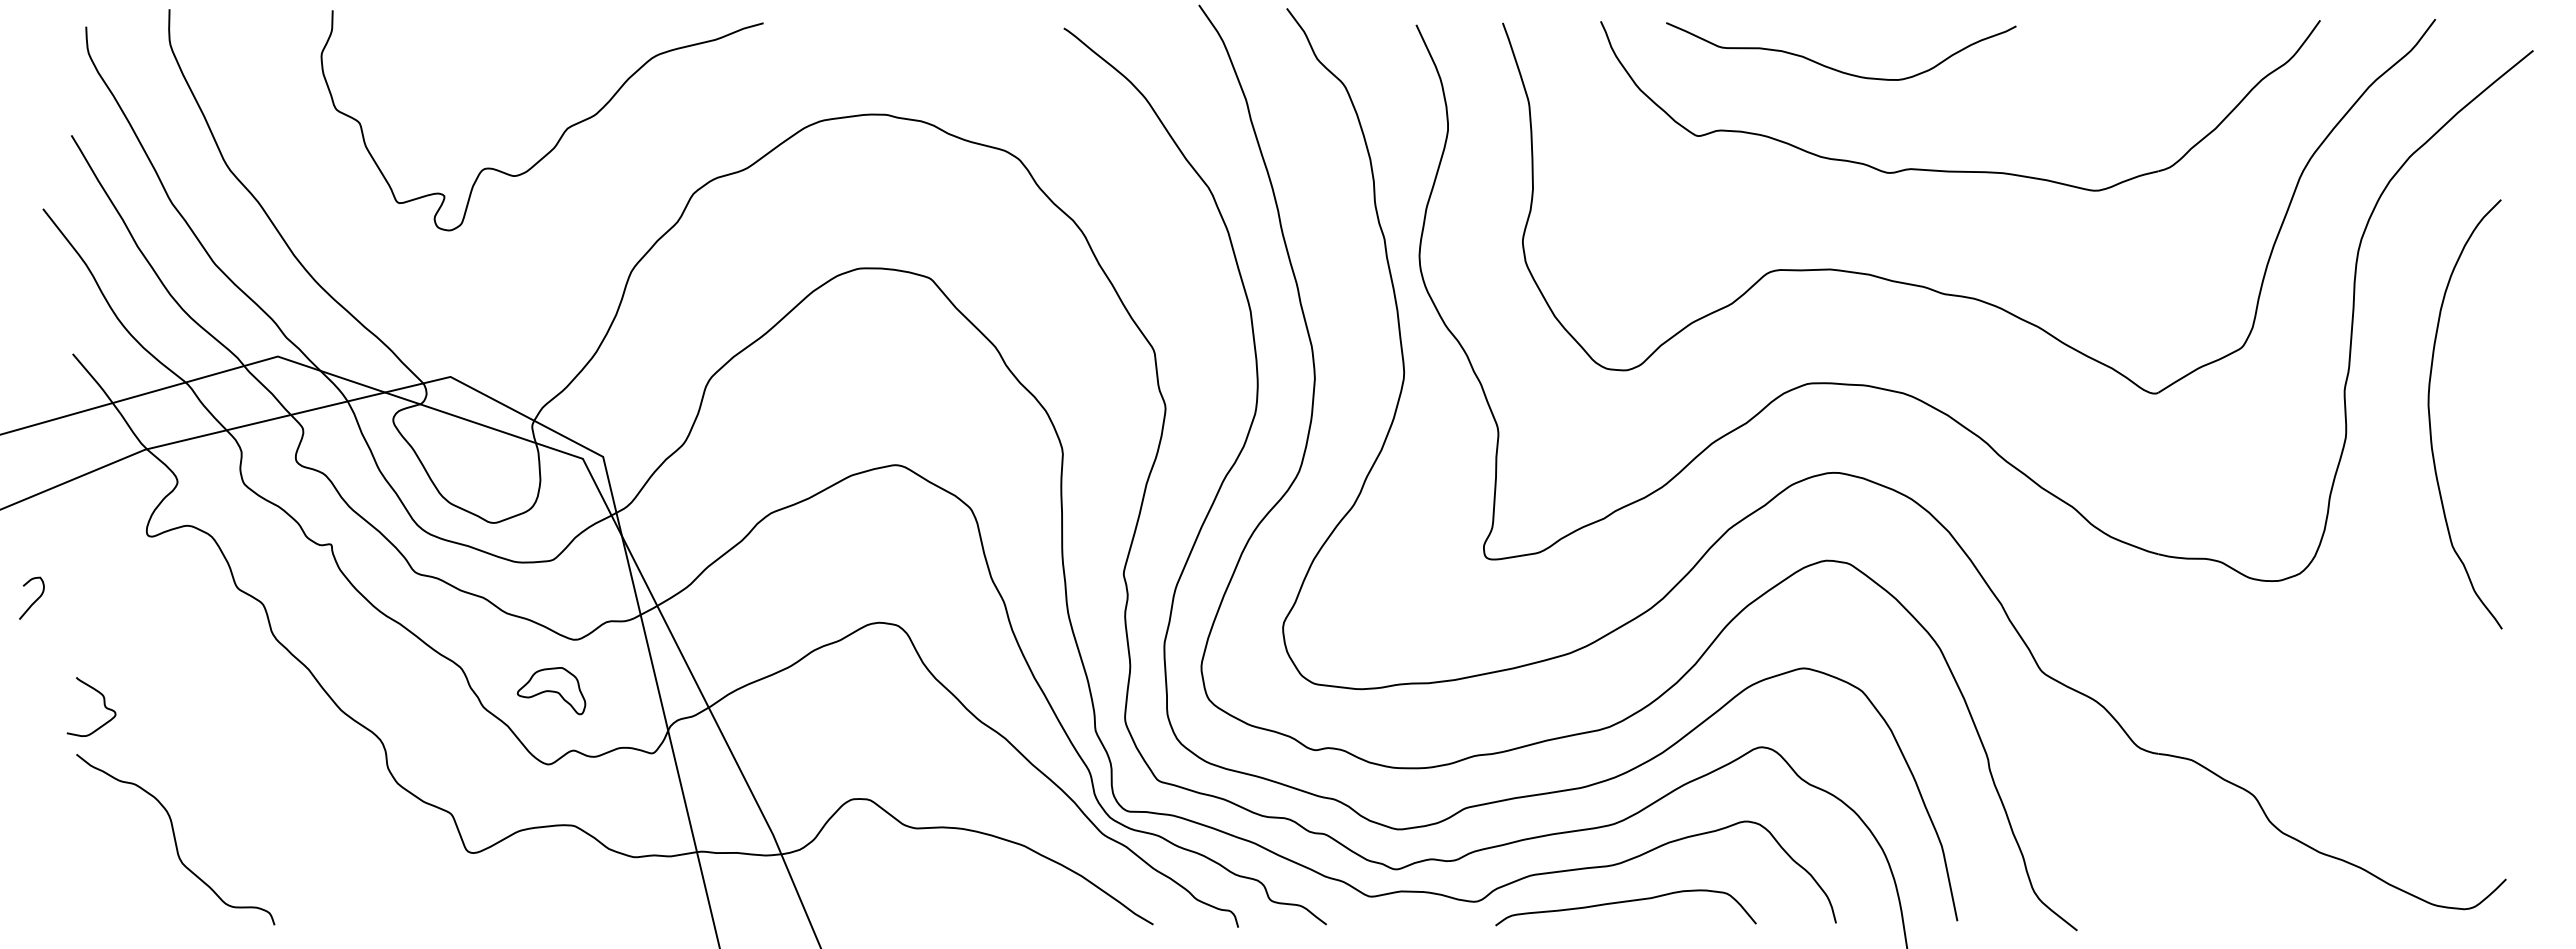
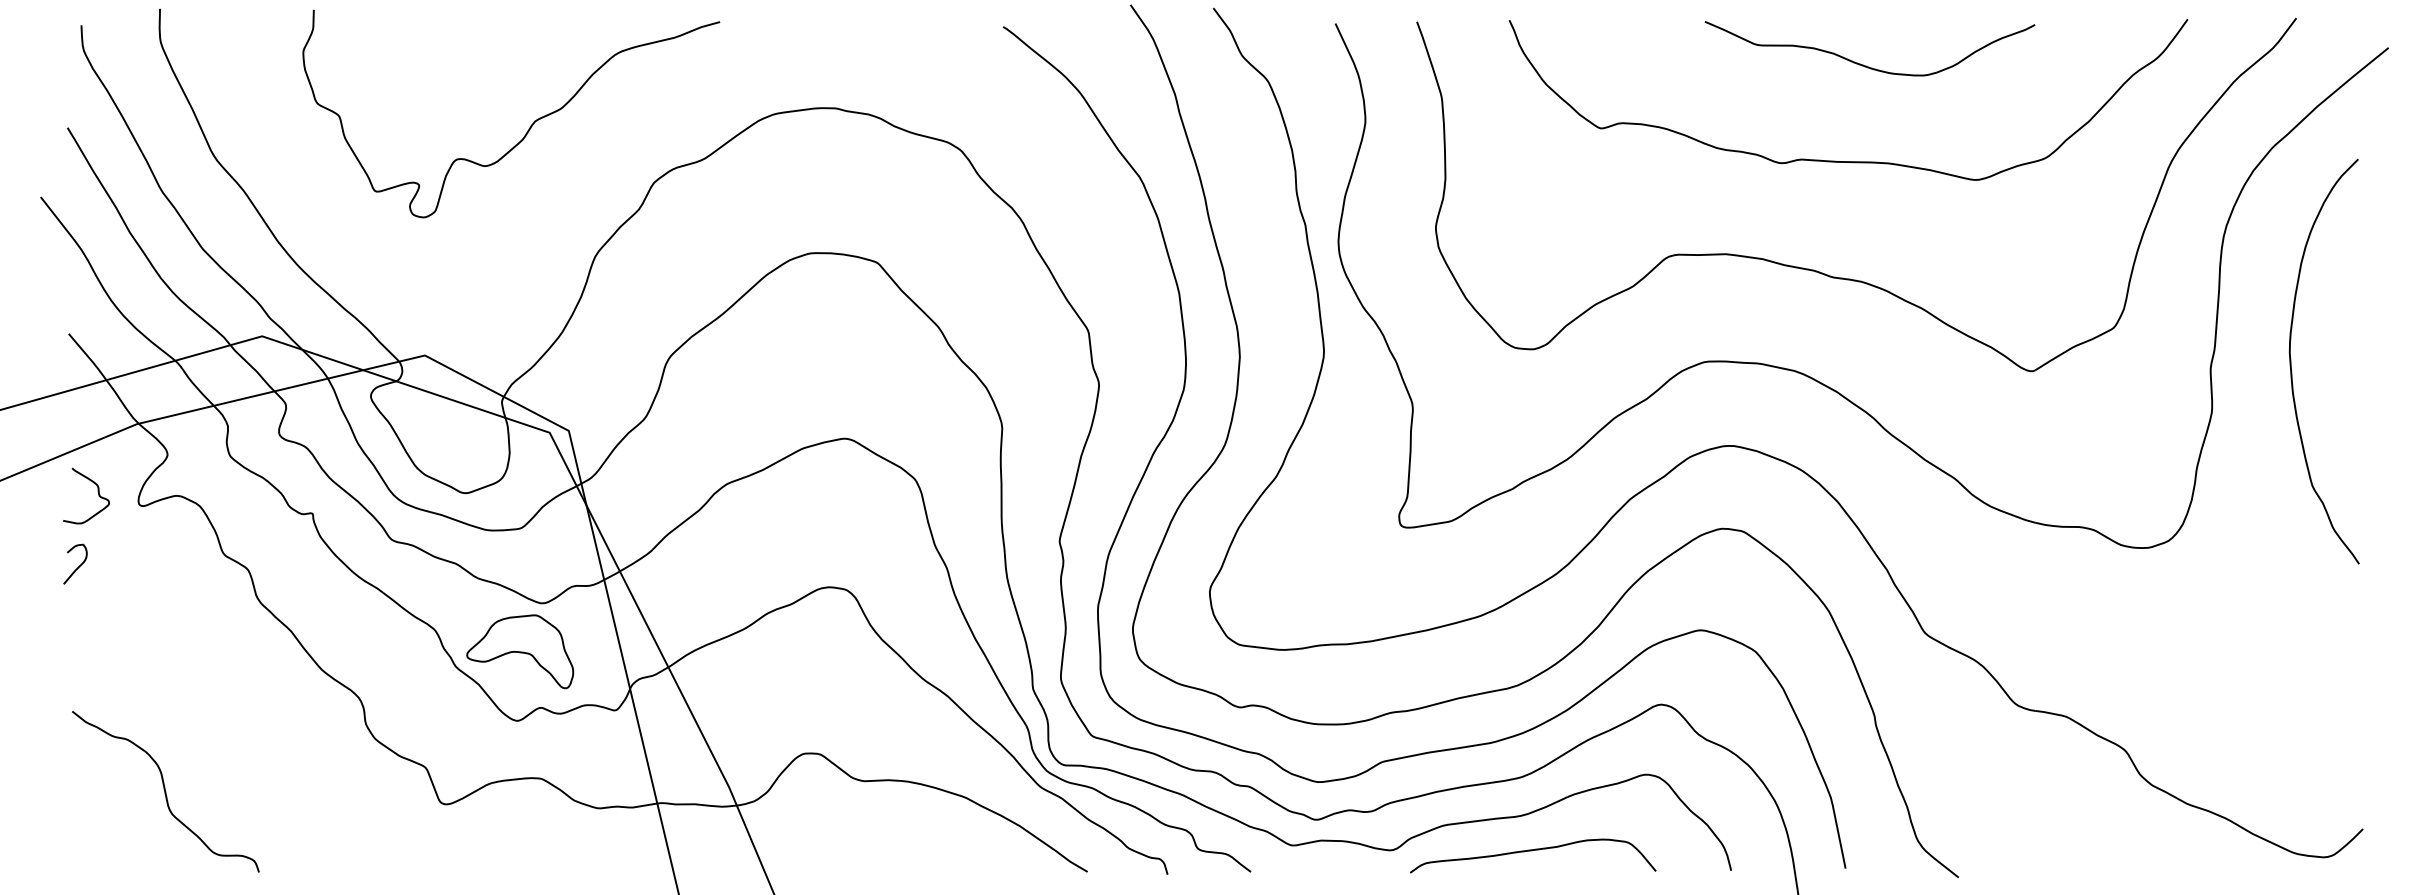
curve: (1834, 68) -> (1863, 64), moved
curve: (2430, 414) -> (2291, 361), moved
curve: (35, 600) -> (78, 566), moved
part: (551, 690) -> (520, 651), size x1.67
curve: (103, 704) -> (97, 493), moved

